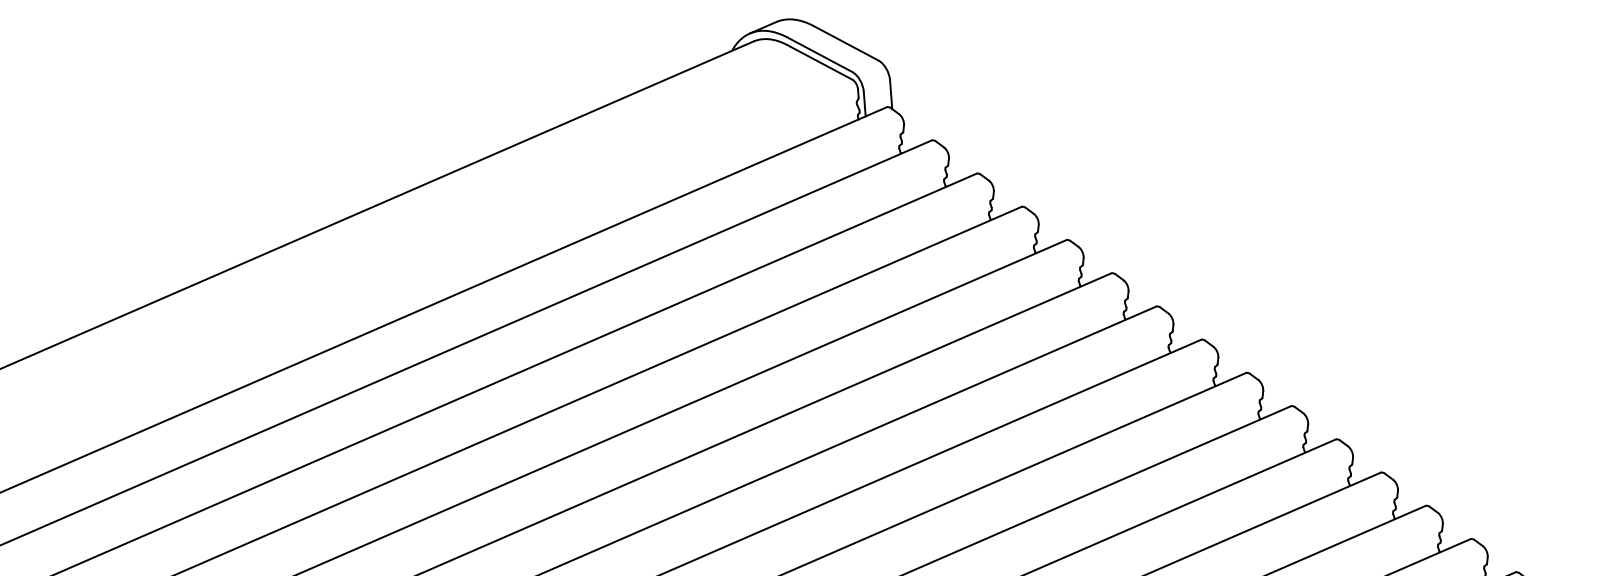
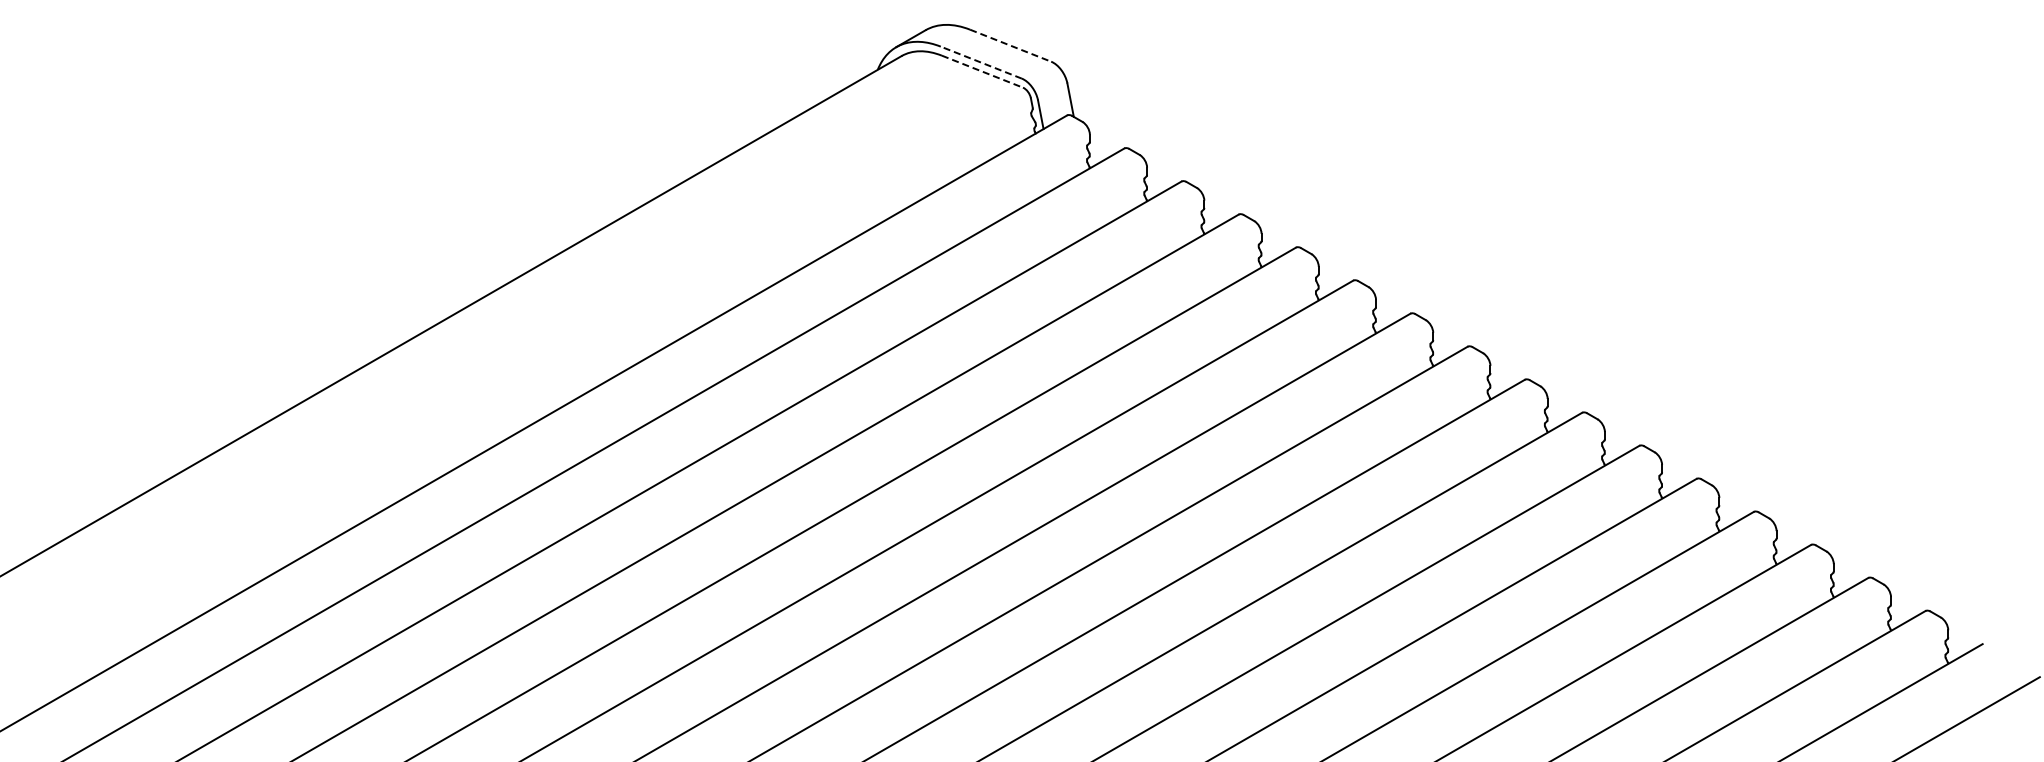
line: (845, 43) -> (1010, 45), solid -> dashed
line: (819, 54) -> (981, 62), solid -> dashed
line: (819, 62) -> (982, 71), solid -> dashed

